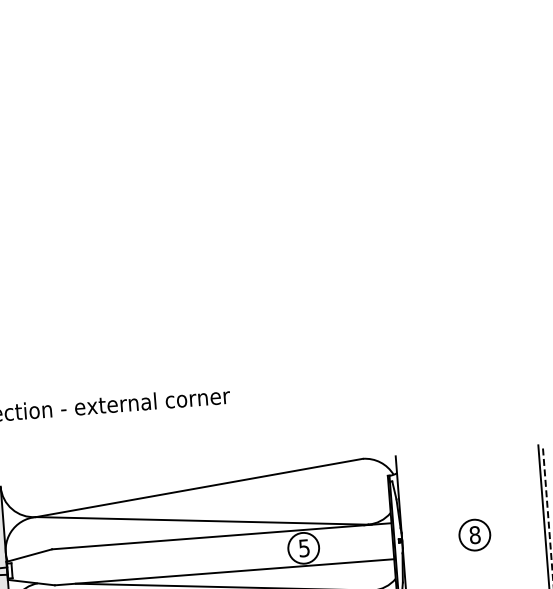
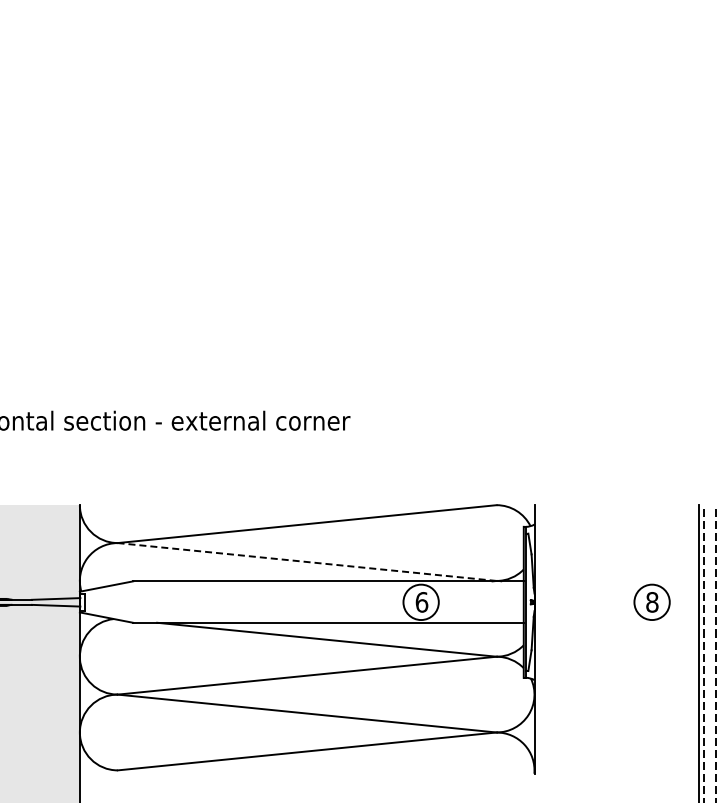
line: (201, 520) -> (306, 561), solid -> dashed
part: (474, 534) -> (651, 601), moved
text: (304, 548) -> (421, 602), 5 -> 6

